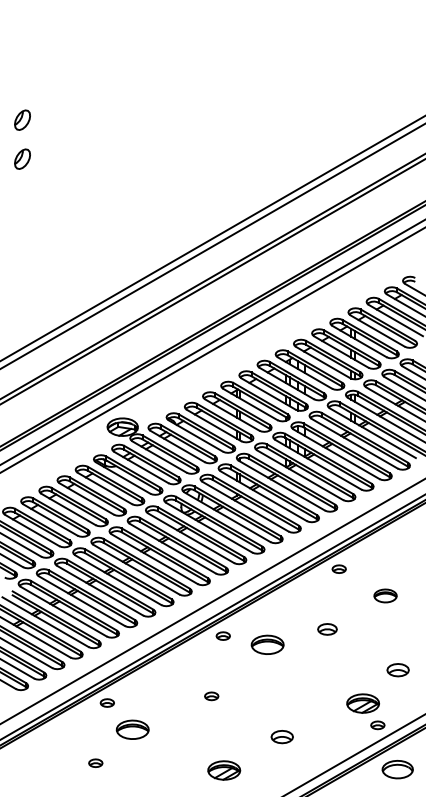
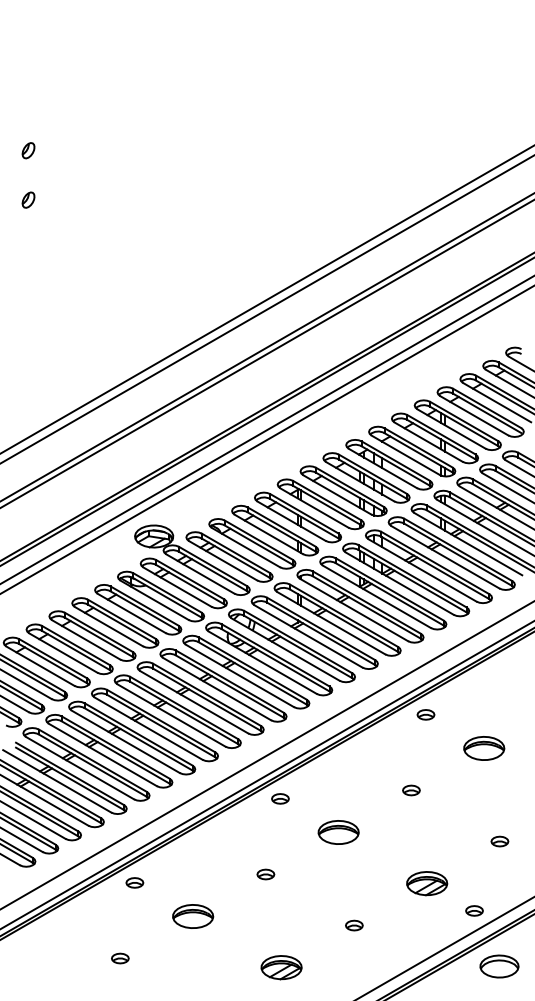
part: (22, 119) -> (28, 150), size x0.62
part: (22, 159) -> (28, 200), size x0.62
part: (385, 595) -> (484, 747), size x1.43
part: (327, 629) -> (411, 790), size x0.71
part: (267, 644) -> (338, 832), moved
part: (397, 669) -> (499, 840), size x0.62
part: (362, 703) -> (426, 883), moved
part: (132, 729) -> (192, 916), moved
part: (281, 736) -> (353, 924), size x0.62

